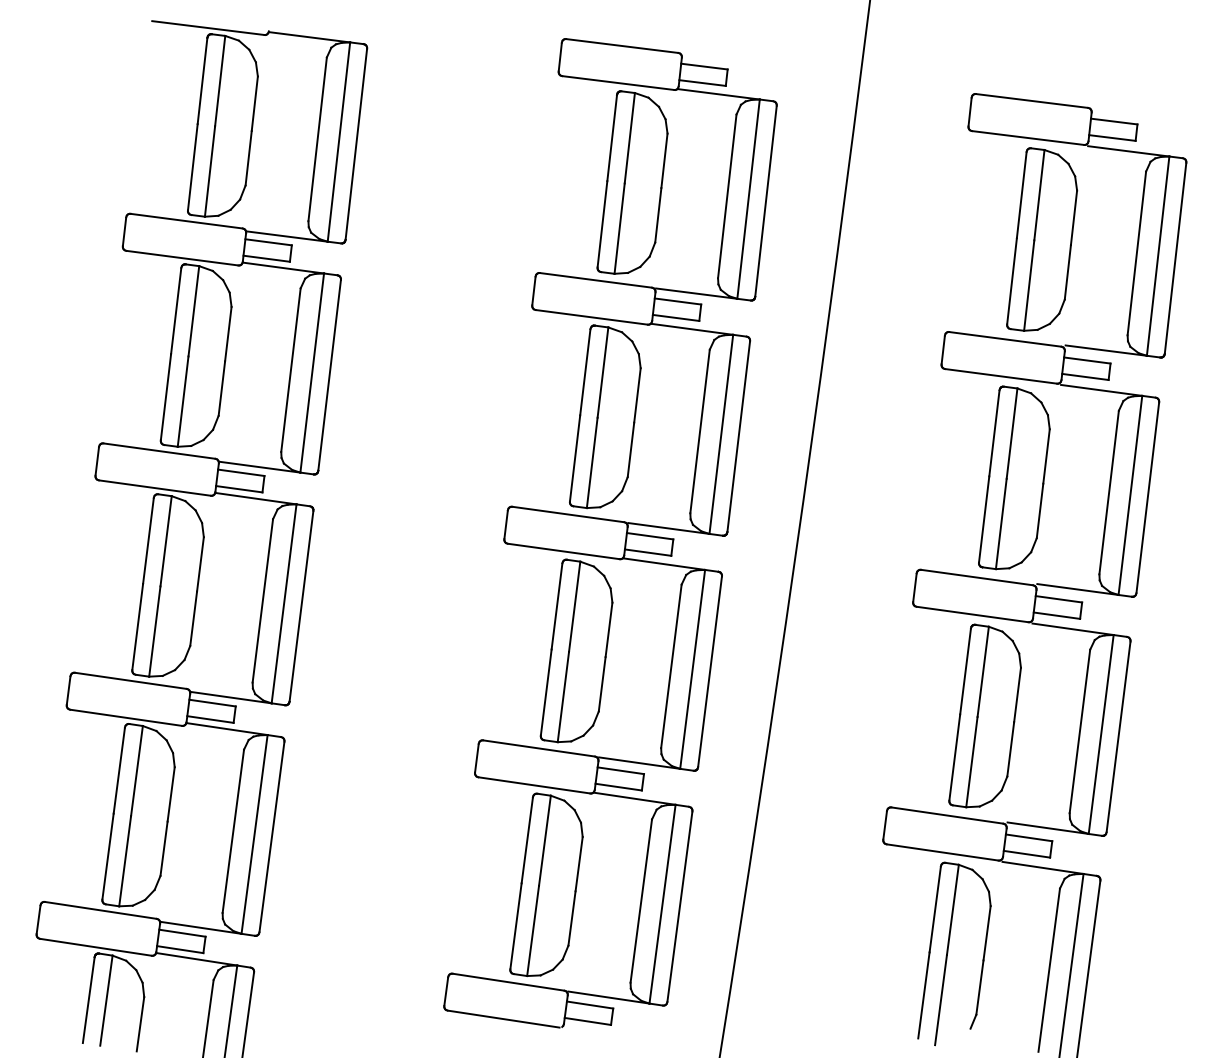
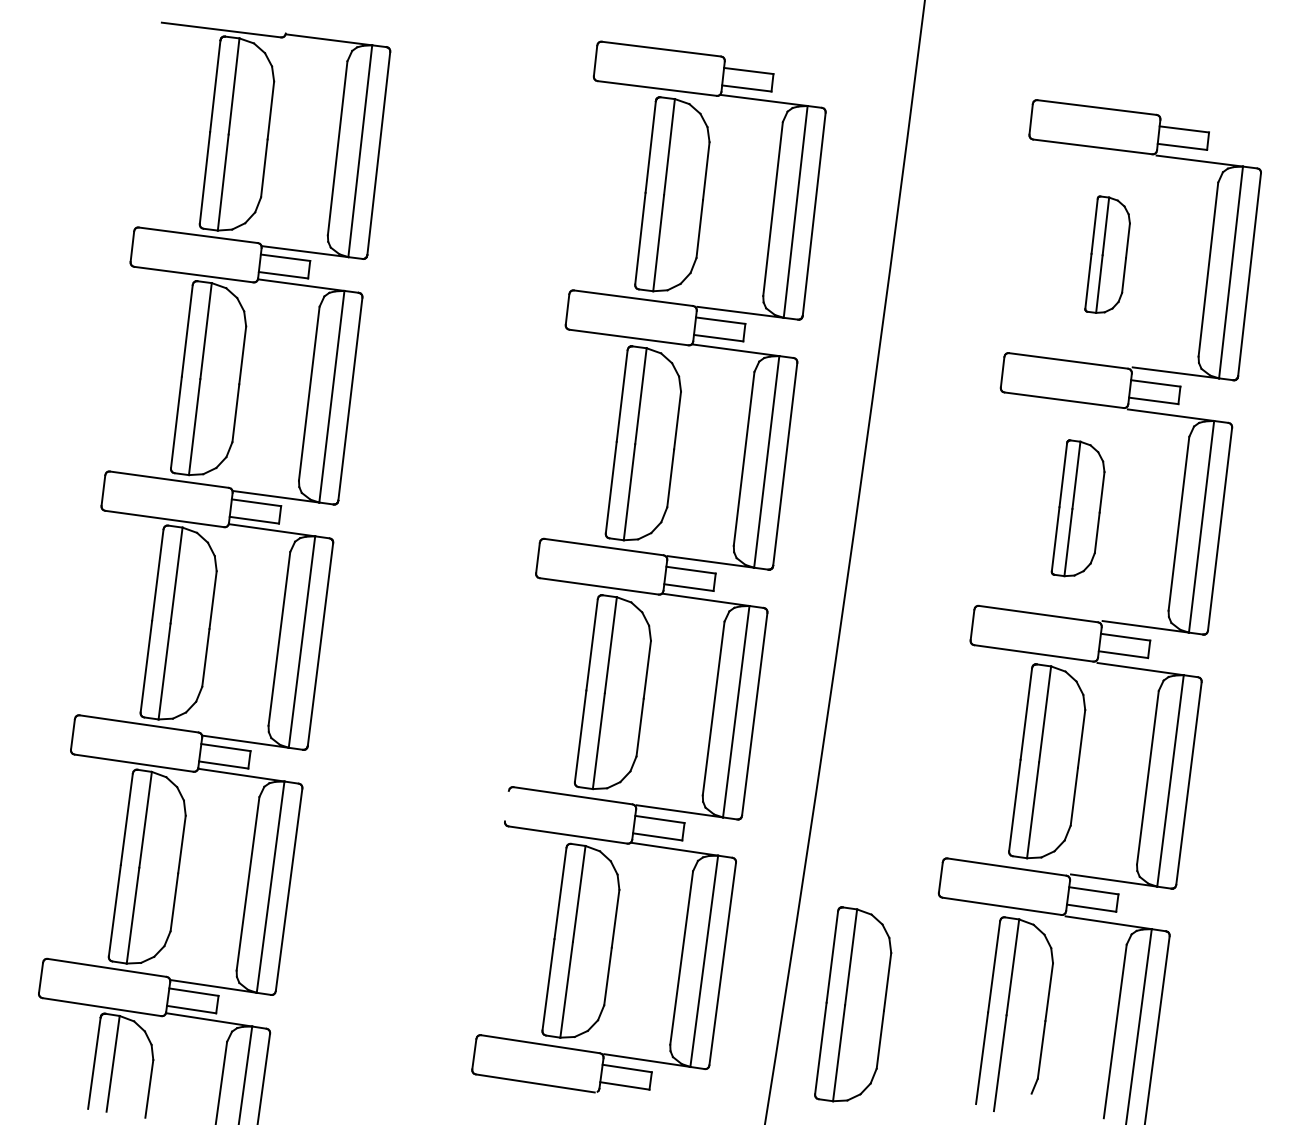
part: (1041, 239) -> (1107, 254), size x0.6
part: (1013, 478) -> (1077, 508), size x0.7
line: (476, 757) -> (506, 805), removed
part: (802, 944) -> (853, 1004), added

